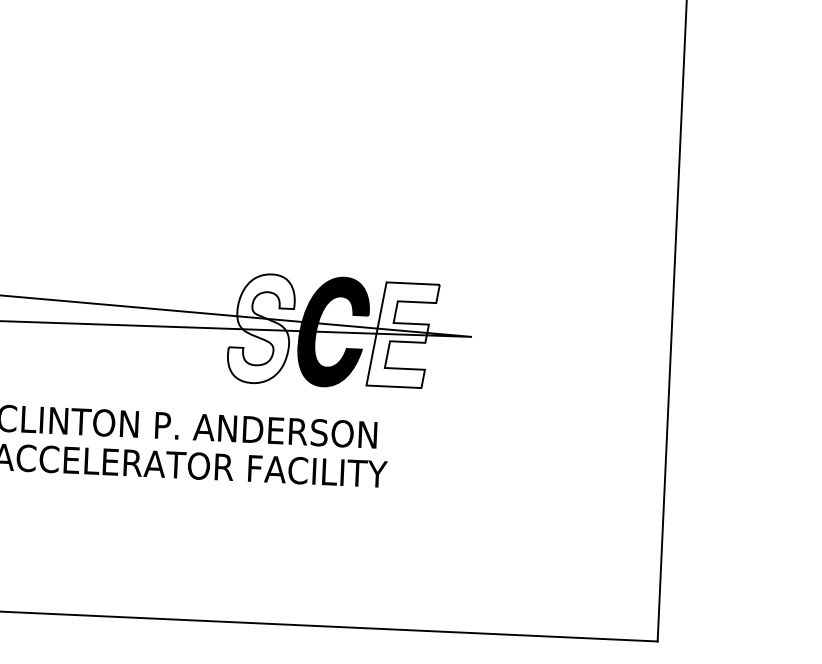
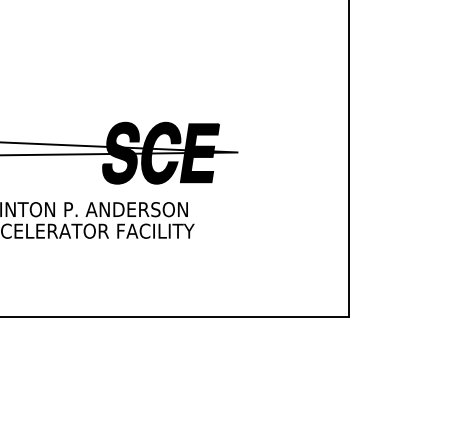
fill: (260, 327) -> (120, 152), added
fill: (402, 335) -> (199, 153), added

